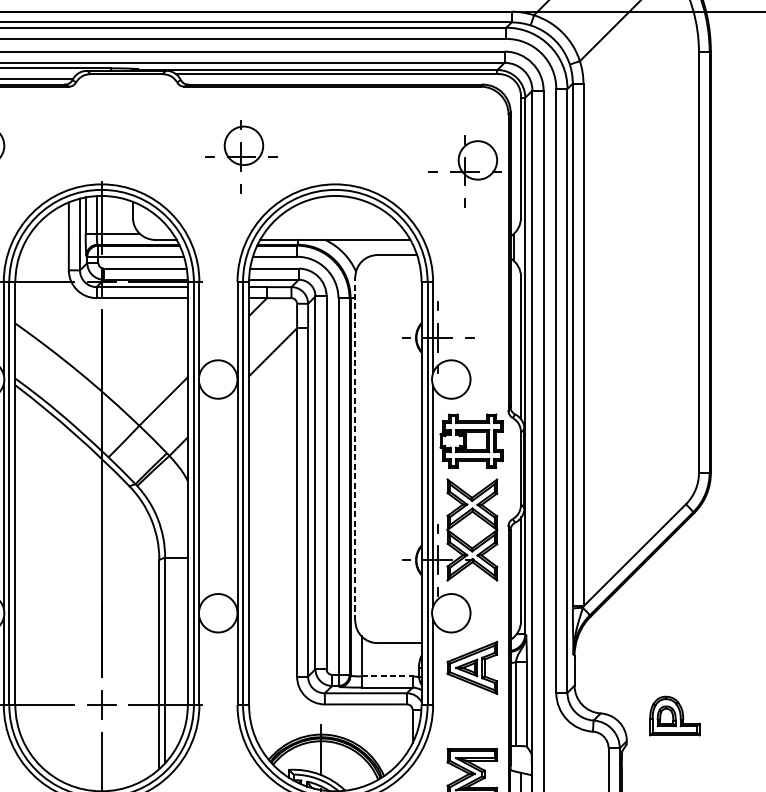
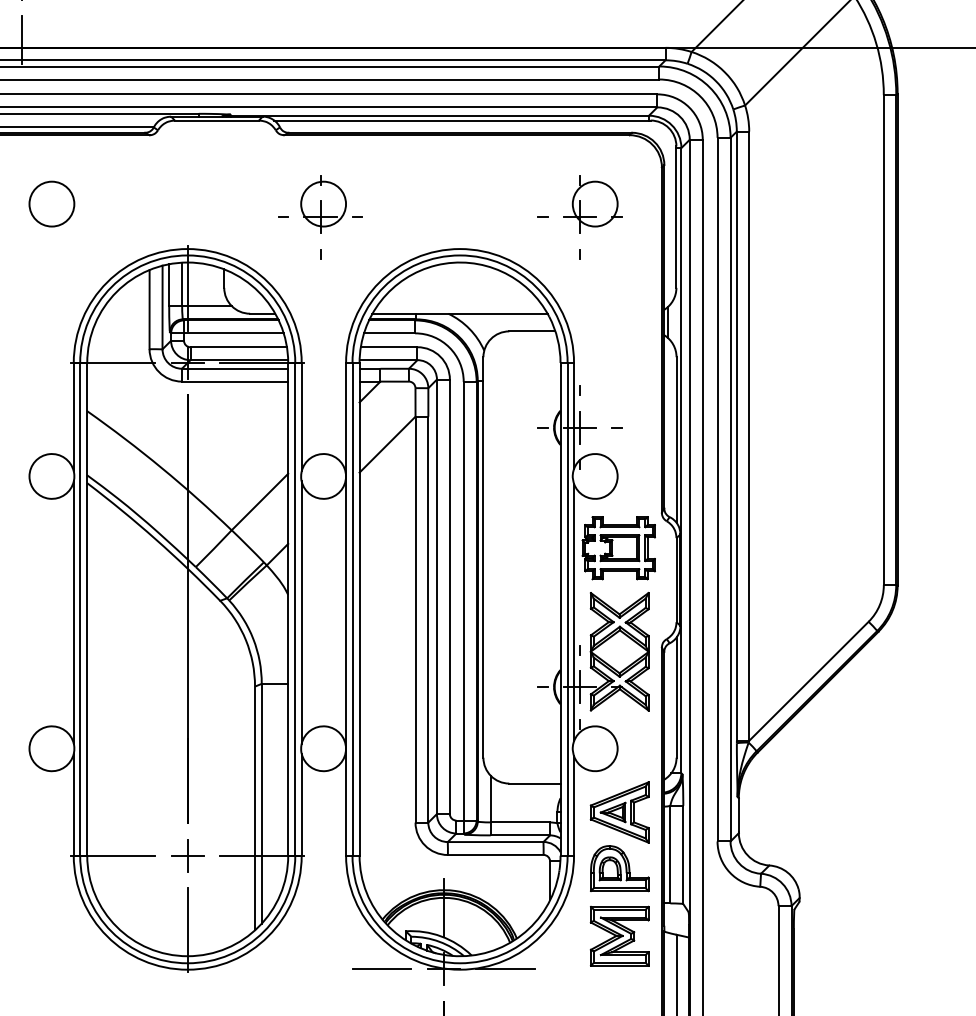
part: (241, 157) -> (320, 217), moved
part: (464, 171) -> (579, 217), moved
line: (355, 448) -> (483, 556), dashed -> solid
line: (387, 676) -> (520, 822), dashed -> solid
part: (674, 716) -> (619, 868), moved

